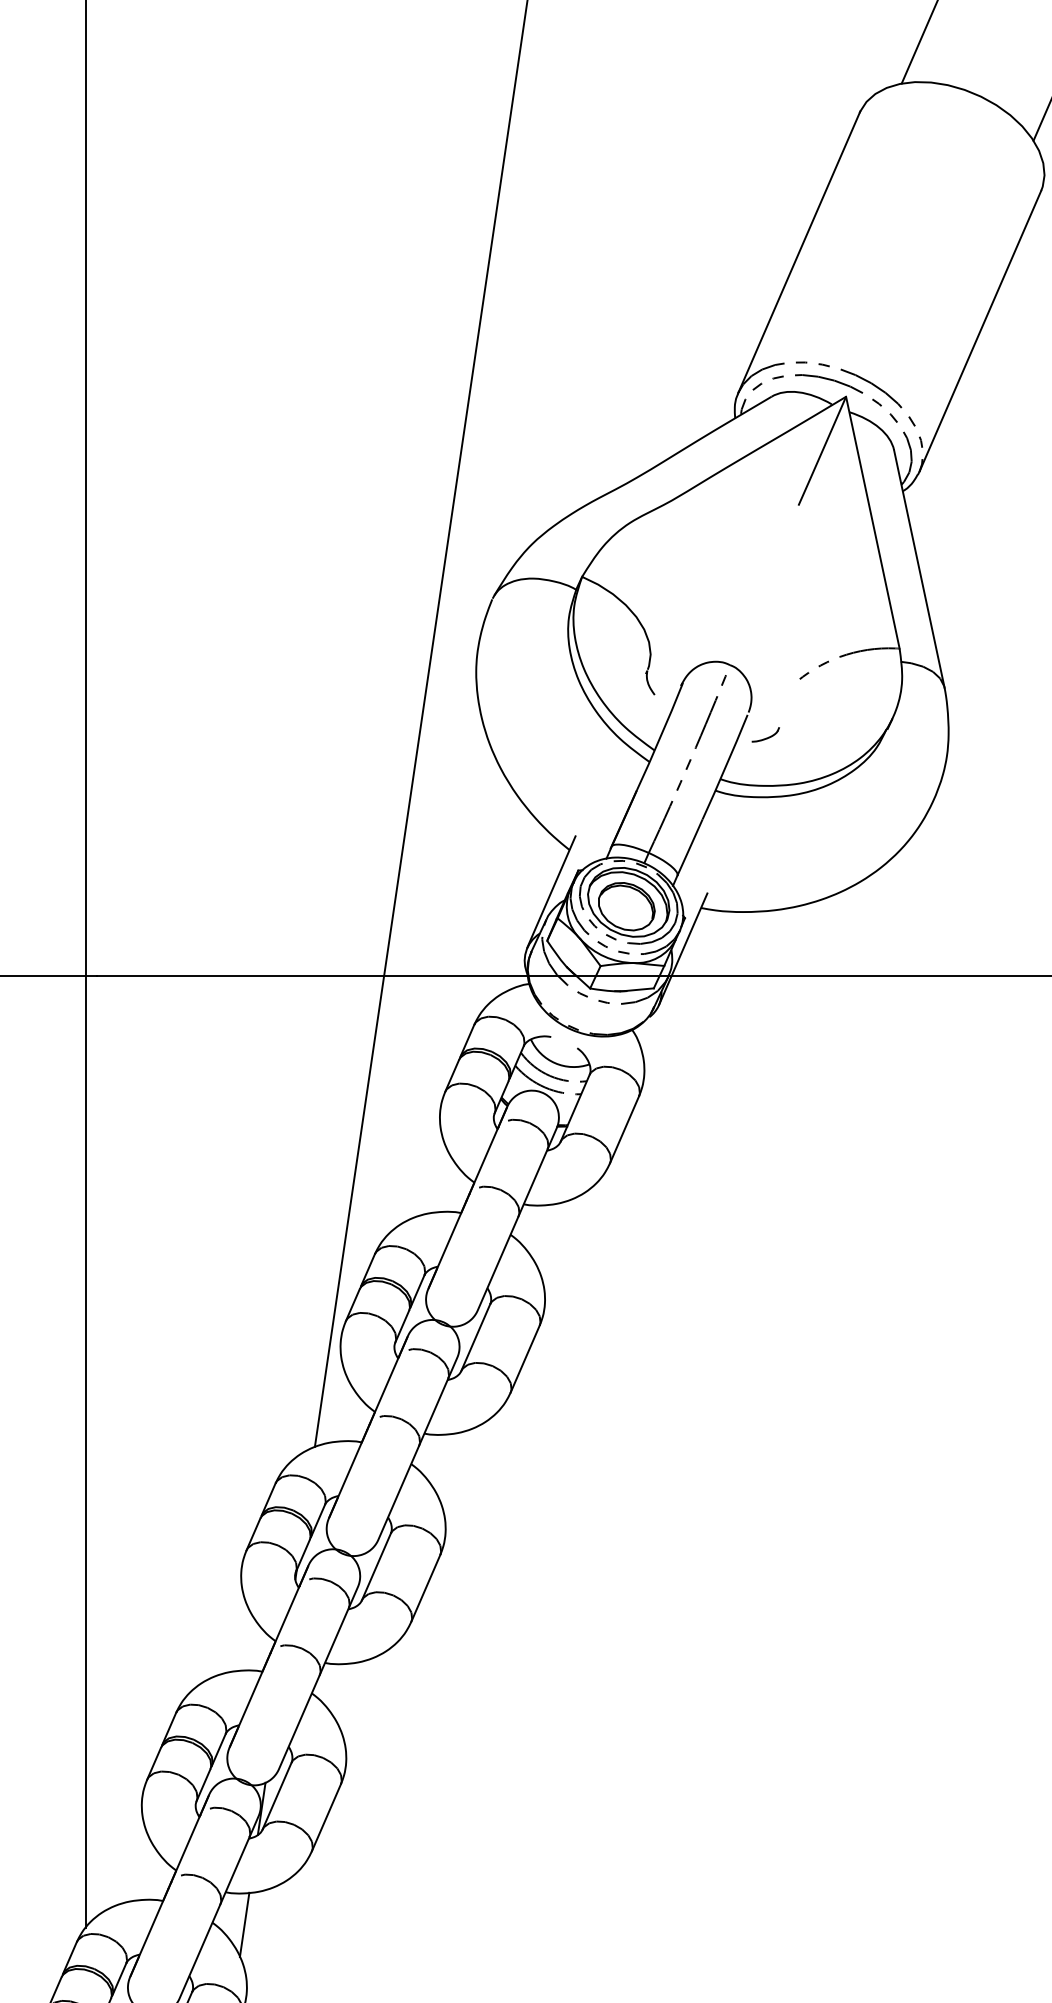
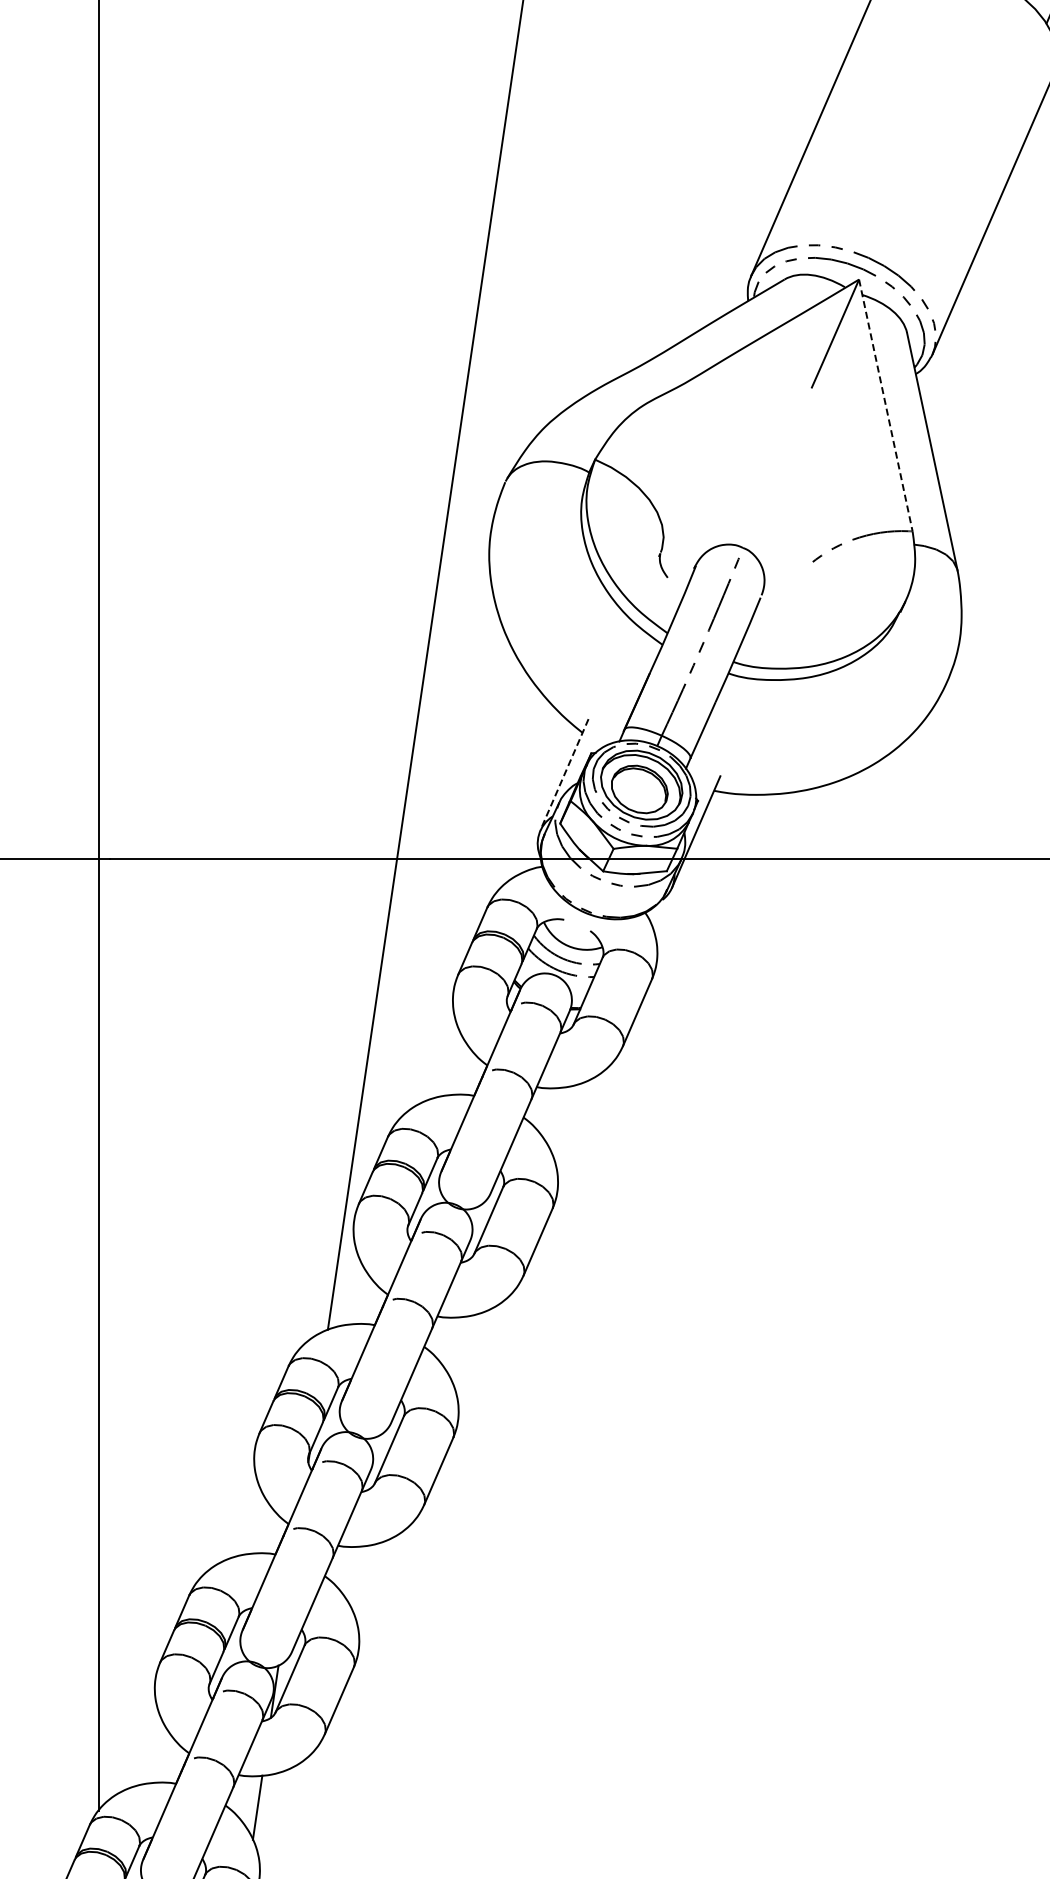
line: (872, 522) -> (885, 405), solid -> dashed
part: (765, 734) -> (778, 617), removed
line: (551, 892) -> (564, 775), solid -> dashed

